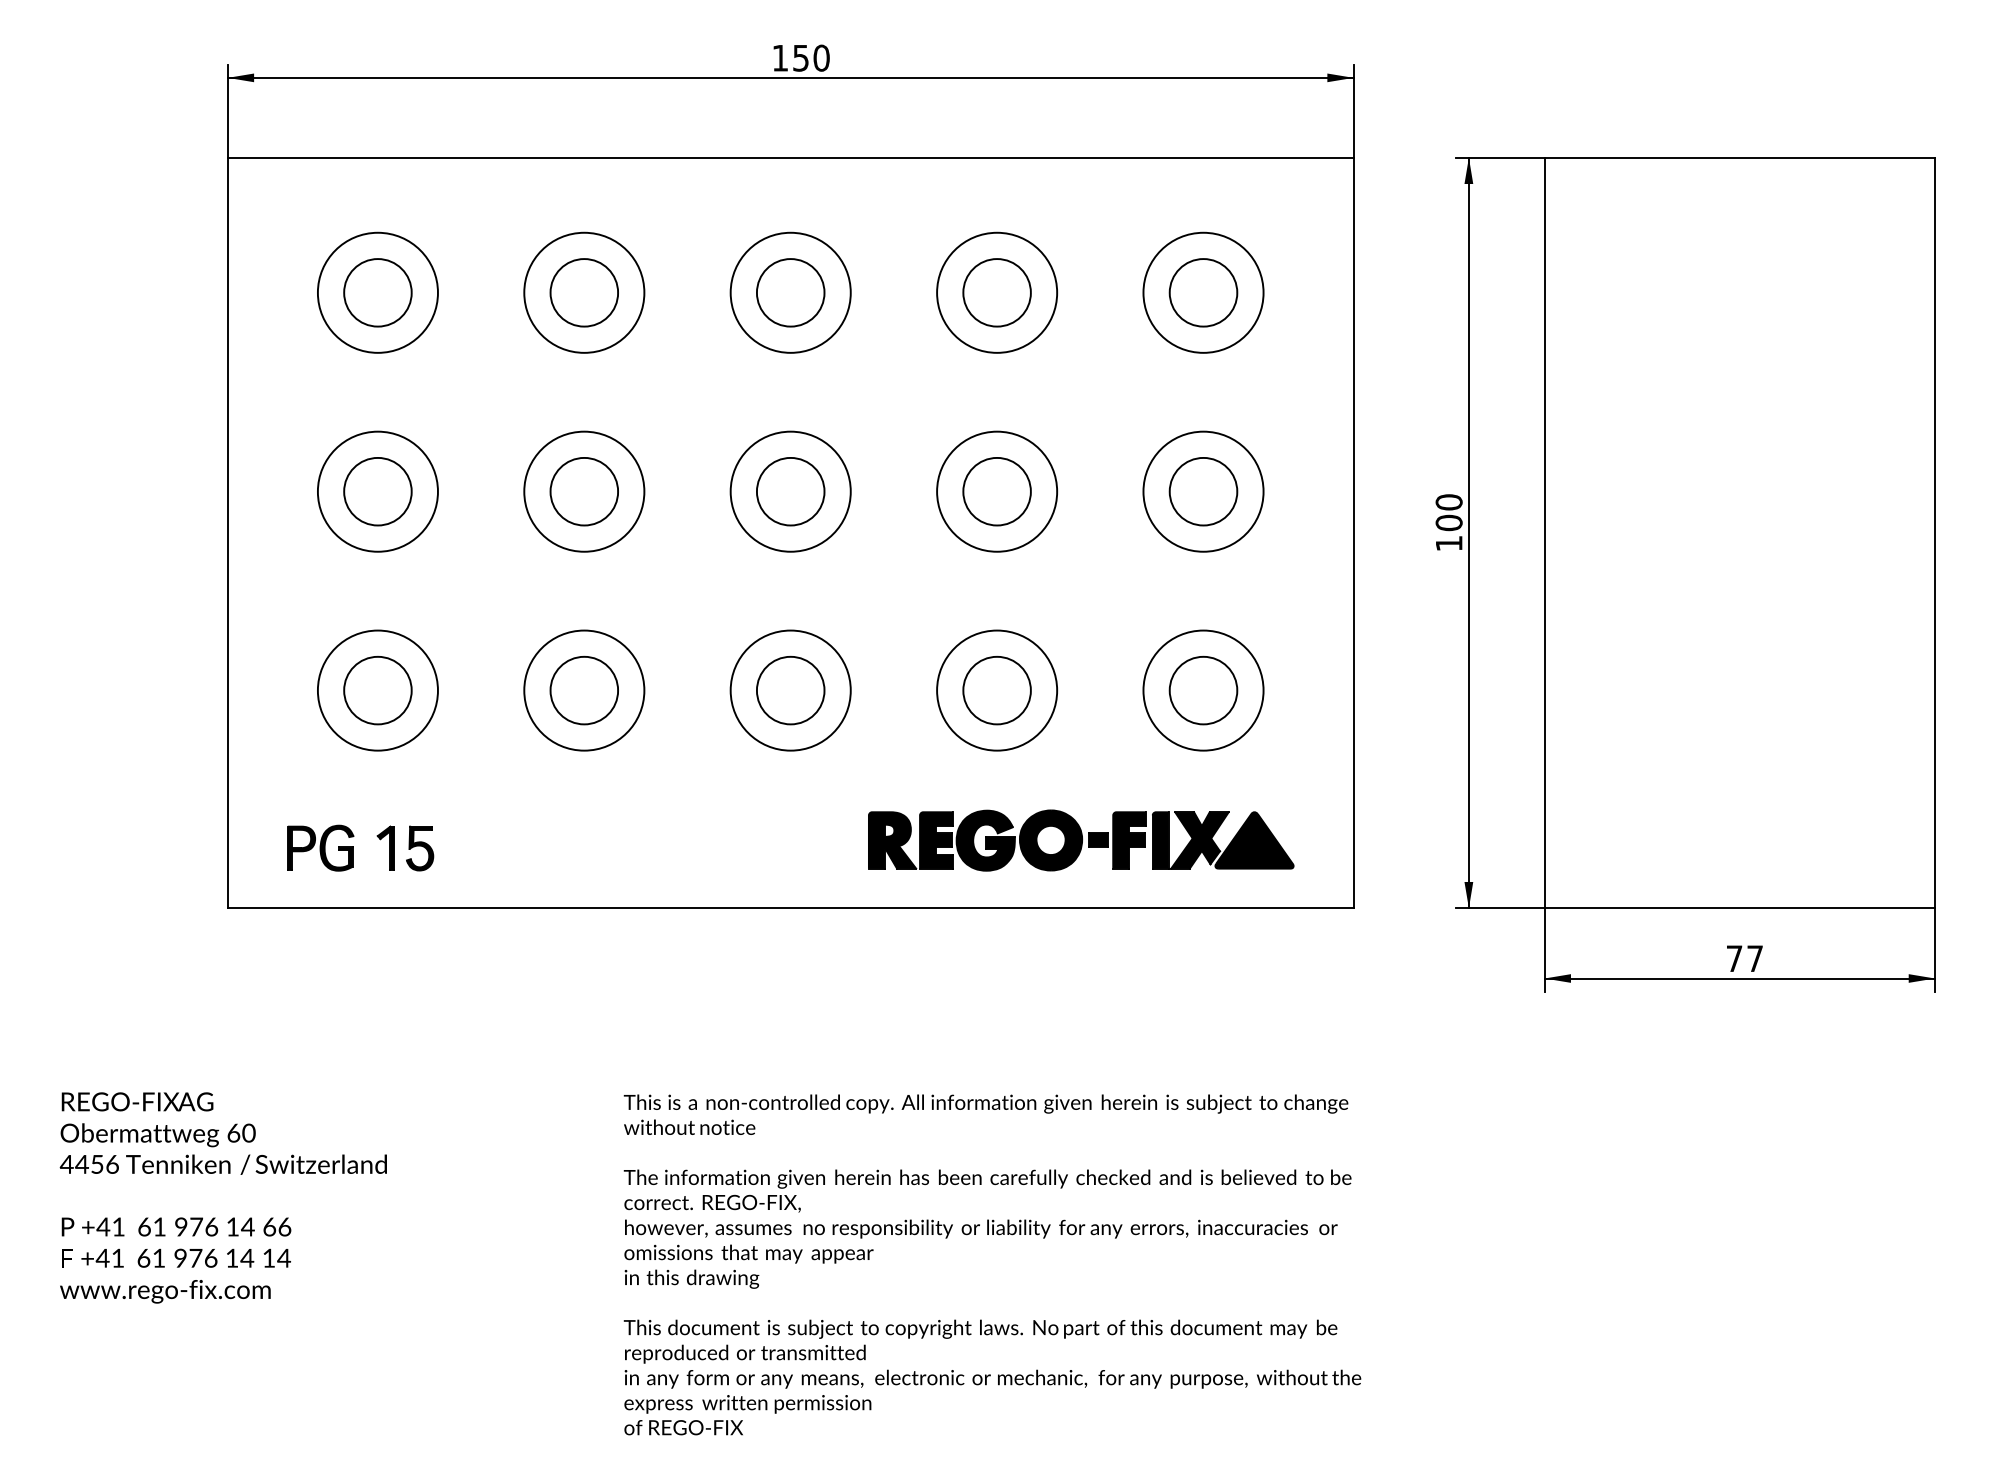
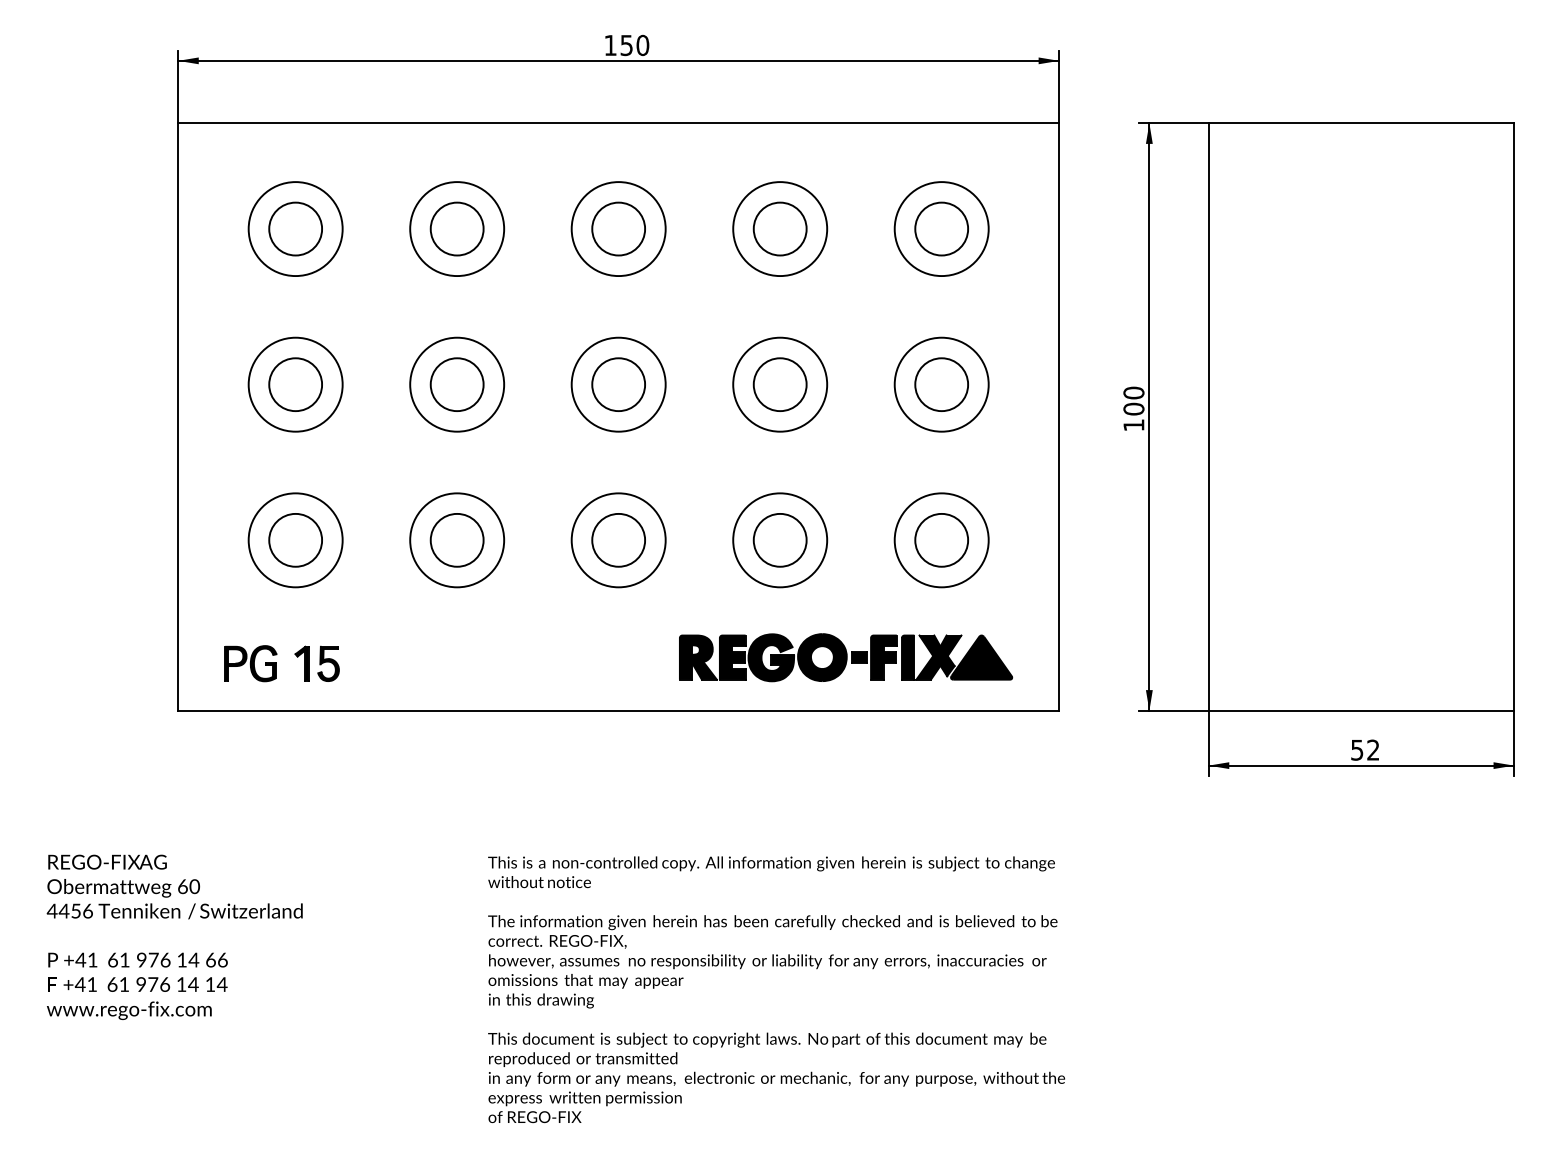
text: (1745, 957) -> (1365, 749), 77 -> 52

